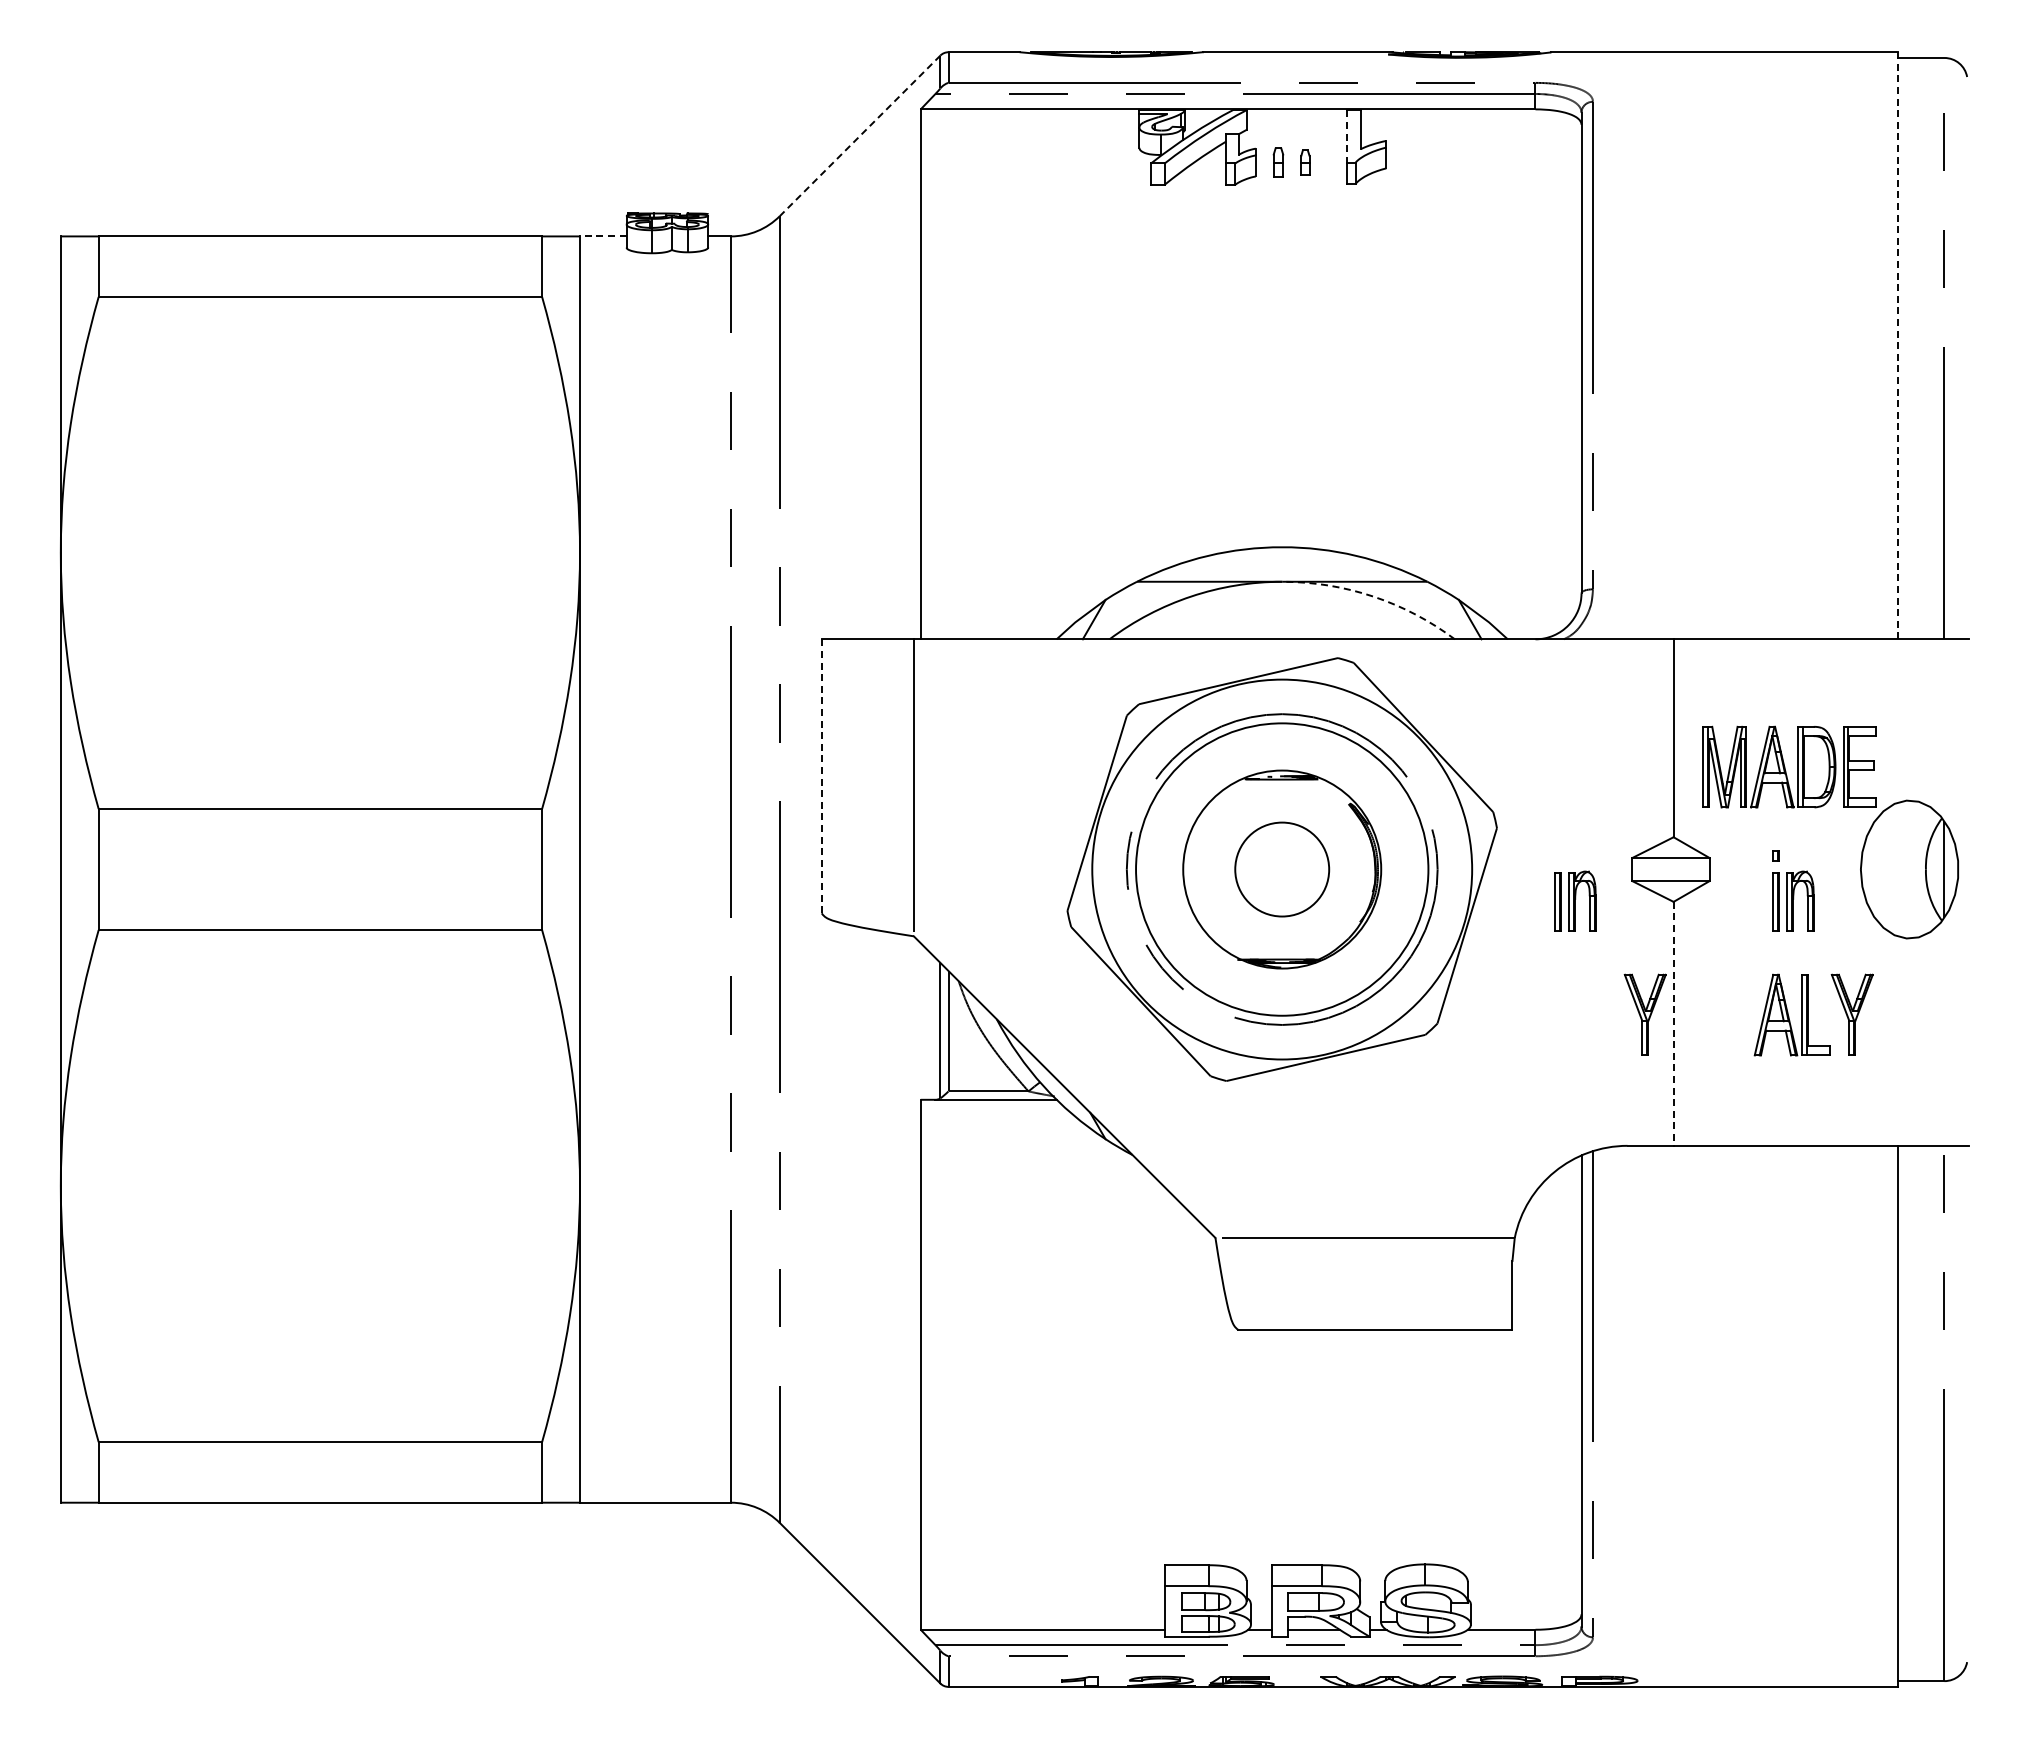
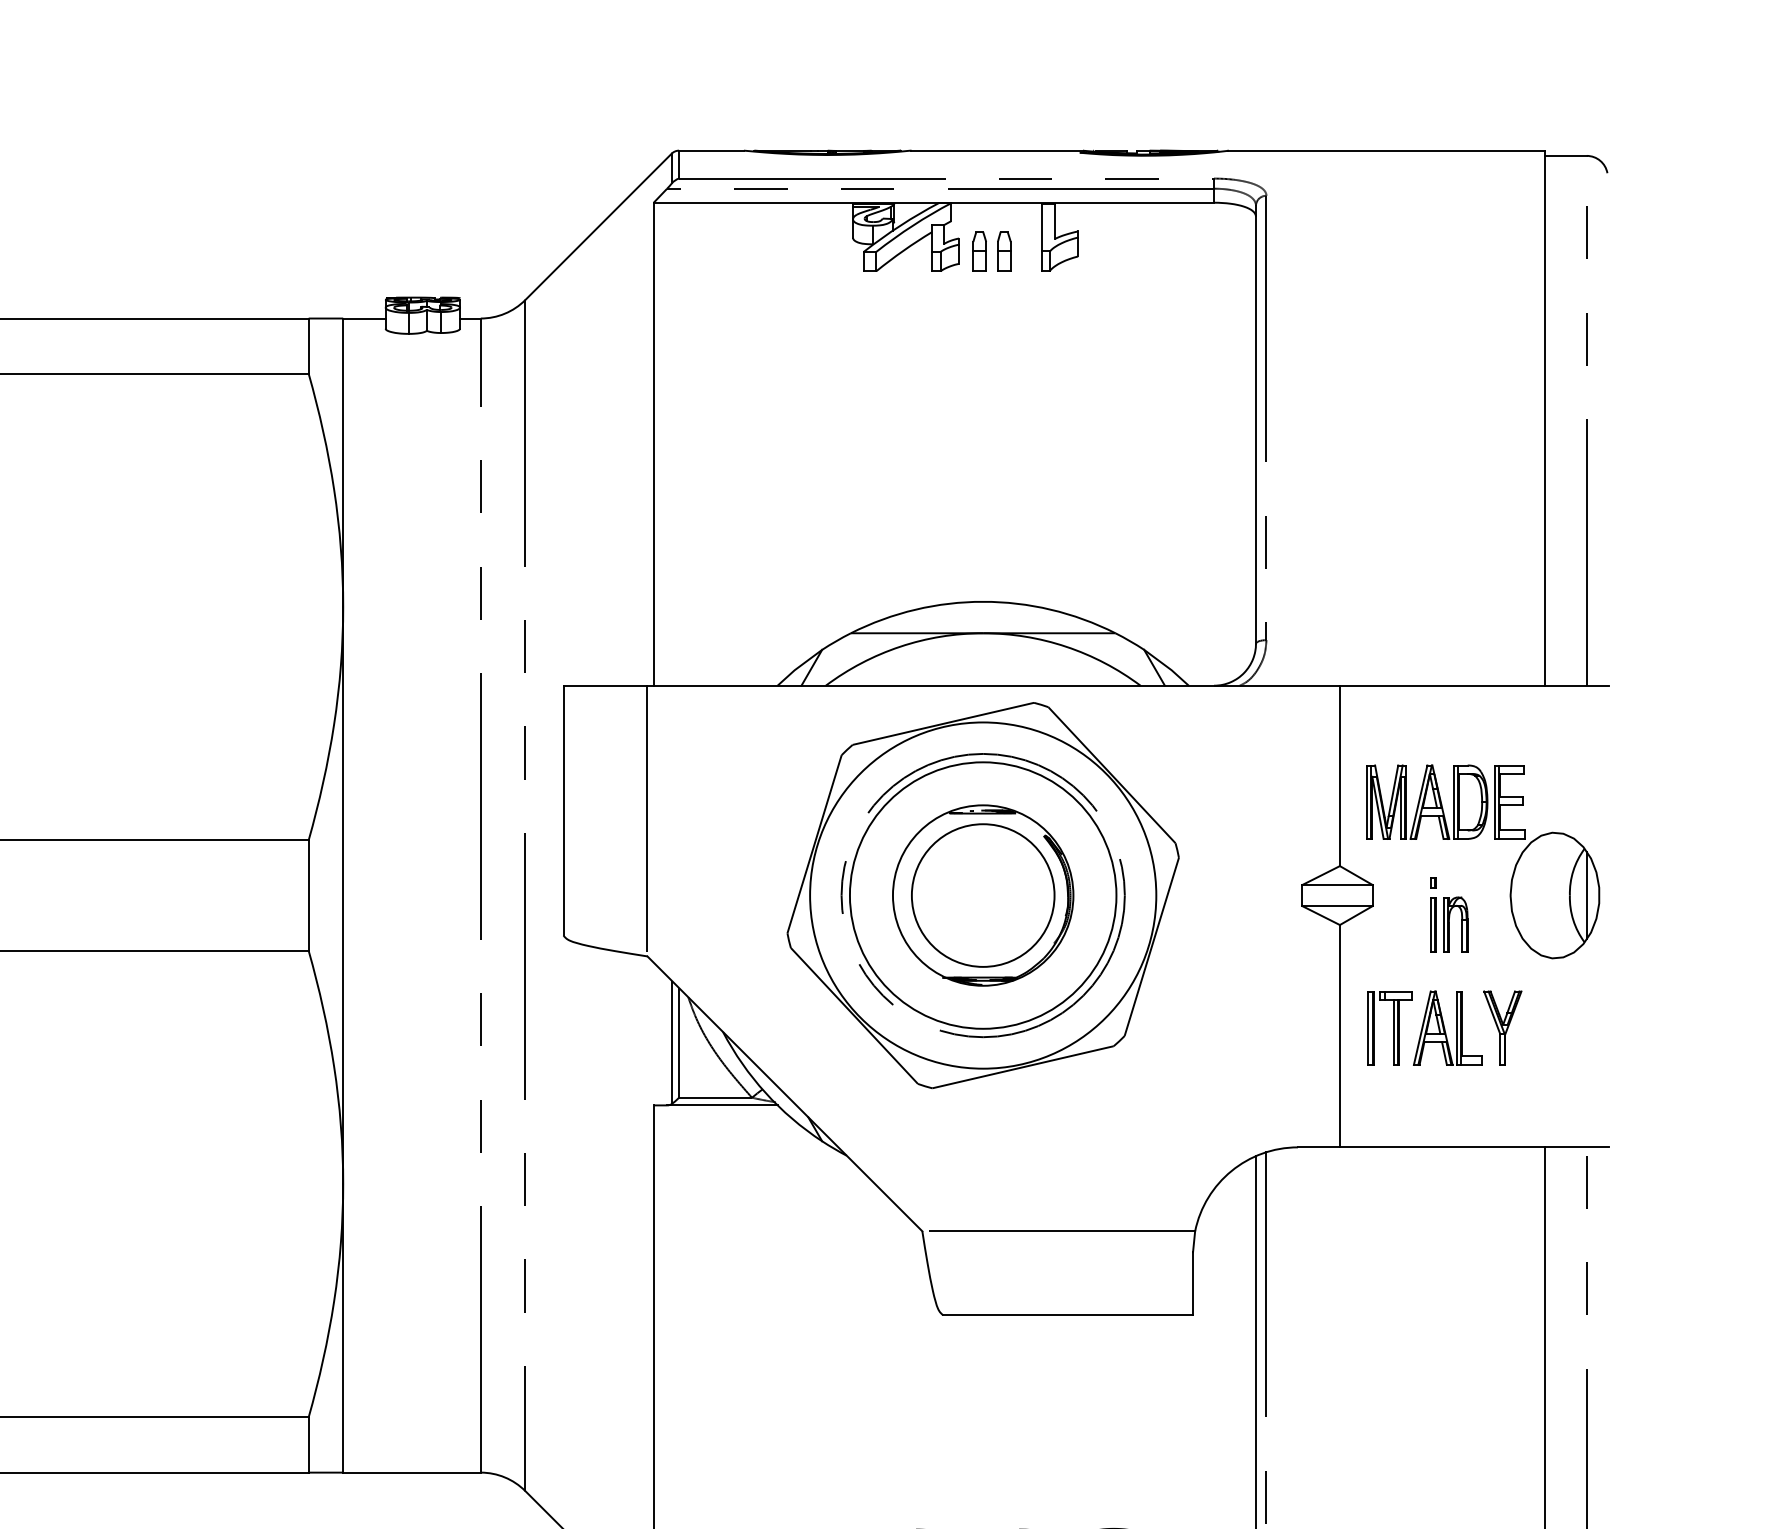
line: (860, 135) -> (598, 226), dashed -> solid
line: (1346, 136) -> (1041, 227), dashed -> solid
part: (1278, 162) -> (979, 251), size x1.43
part: (1305, 162) -> (1004, 251), size x1.67
line: (602, 236) -> (363, 318), dashed -> solid
line: (1898, 345) -> (1544, 417), dashed -> solid
arc: (1373, 596) -> (1066, 646), dashed -> solid
line: (821, 776) -> (563, 810), dashed -> solid
circle: (1281, 869) -> (982, 895), size x1.67
part: (1575, 900) -> (1250, 923), removed
part: (1644, 1014) -> (1313, 1027), removed
part: (1728, 1014) -> (1389, 1027), added
line: (1673, 1023) -> (1339, 1035), dashed -> solid

